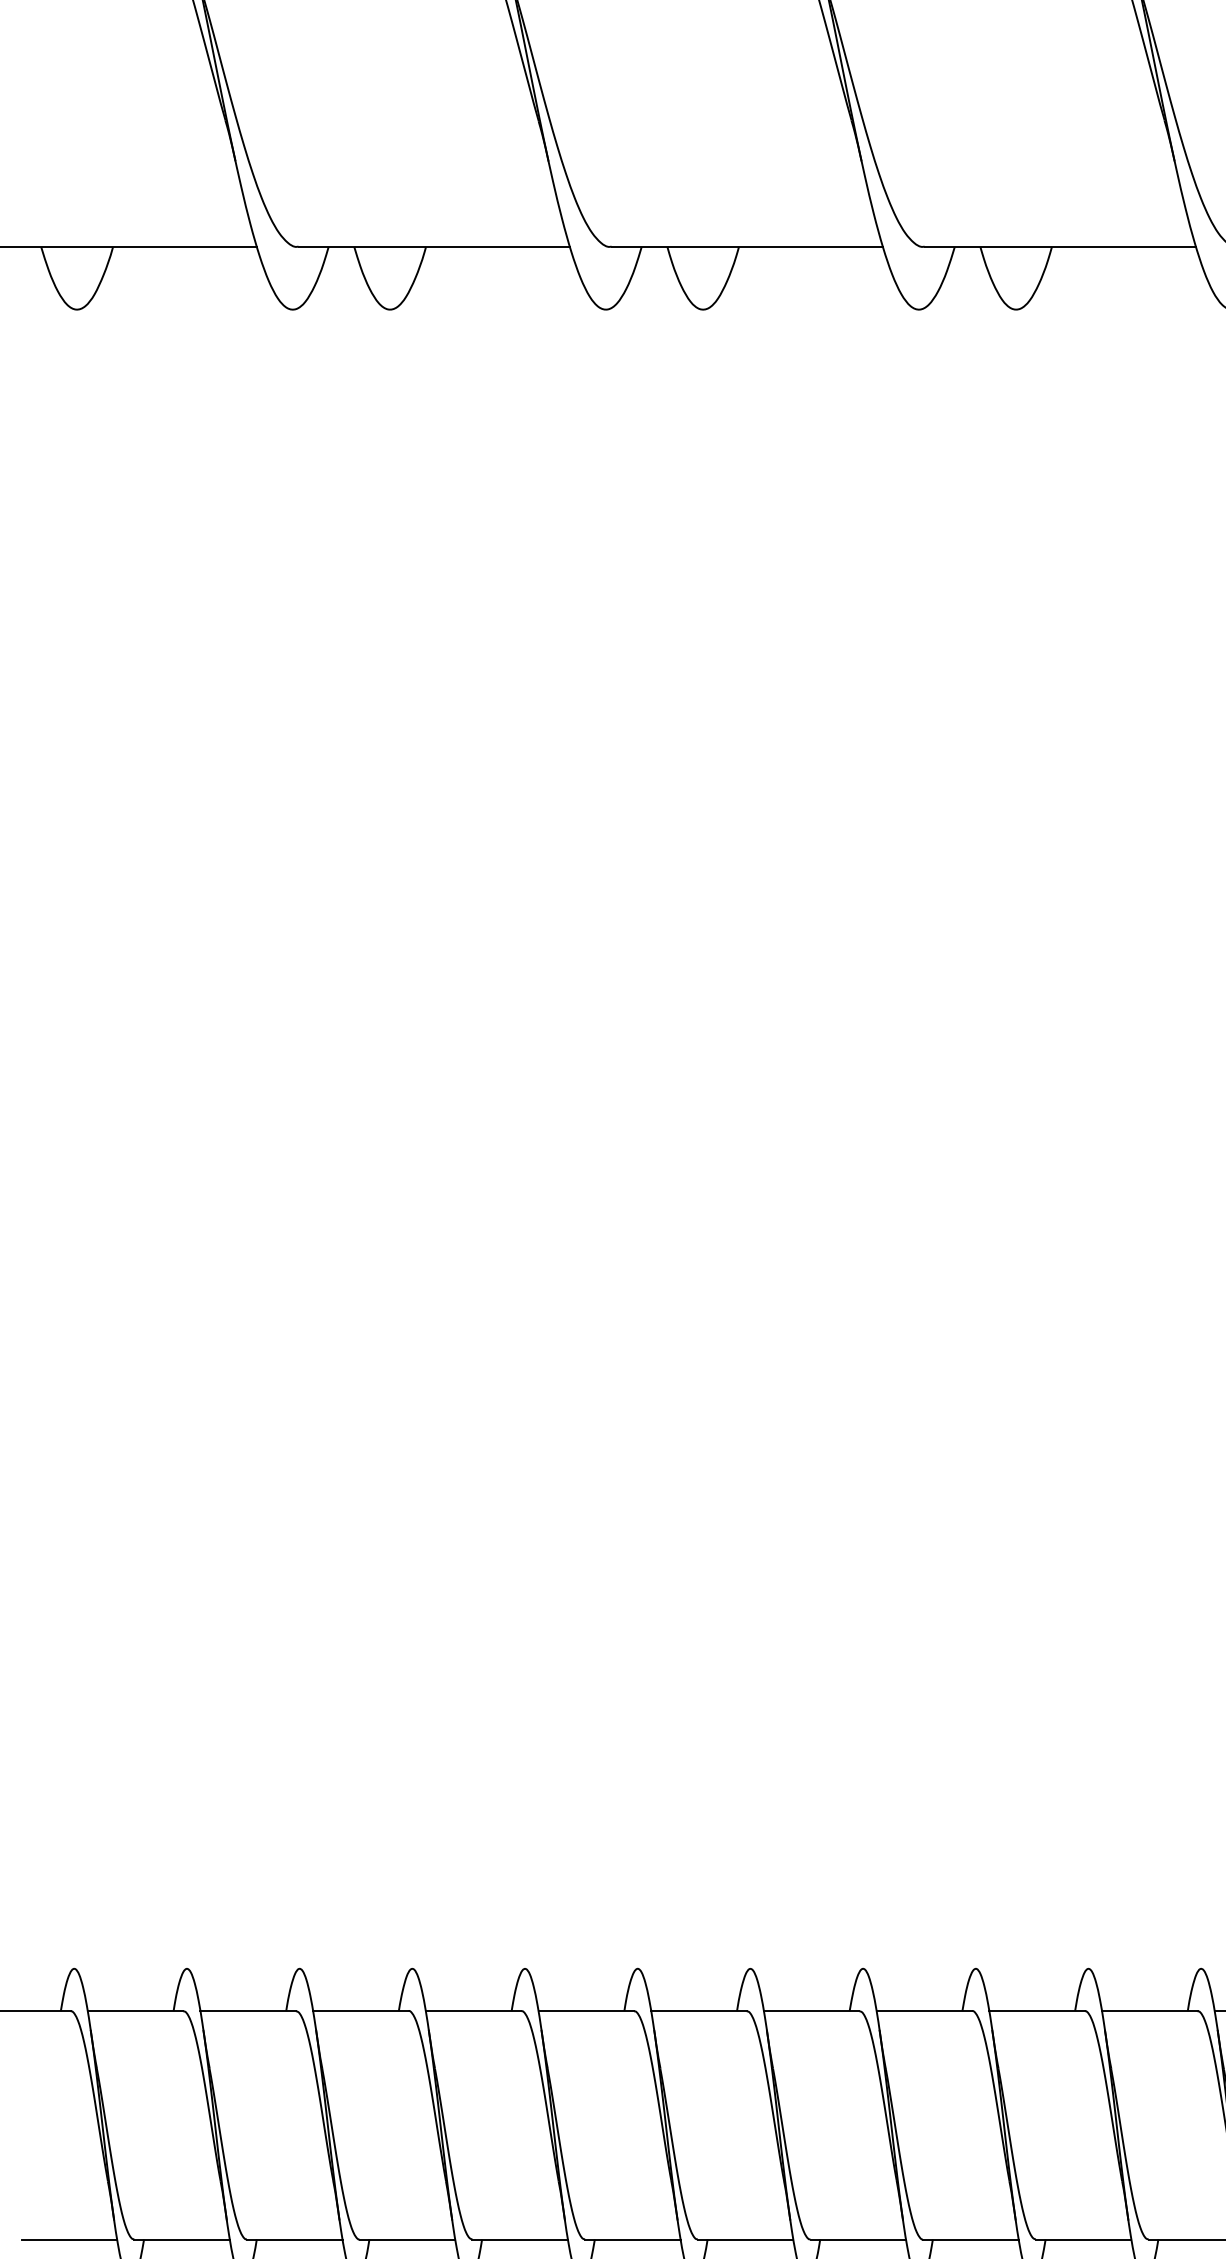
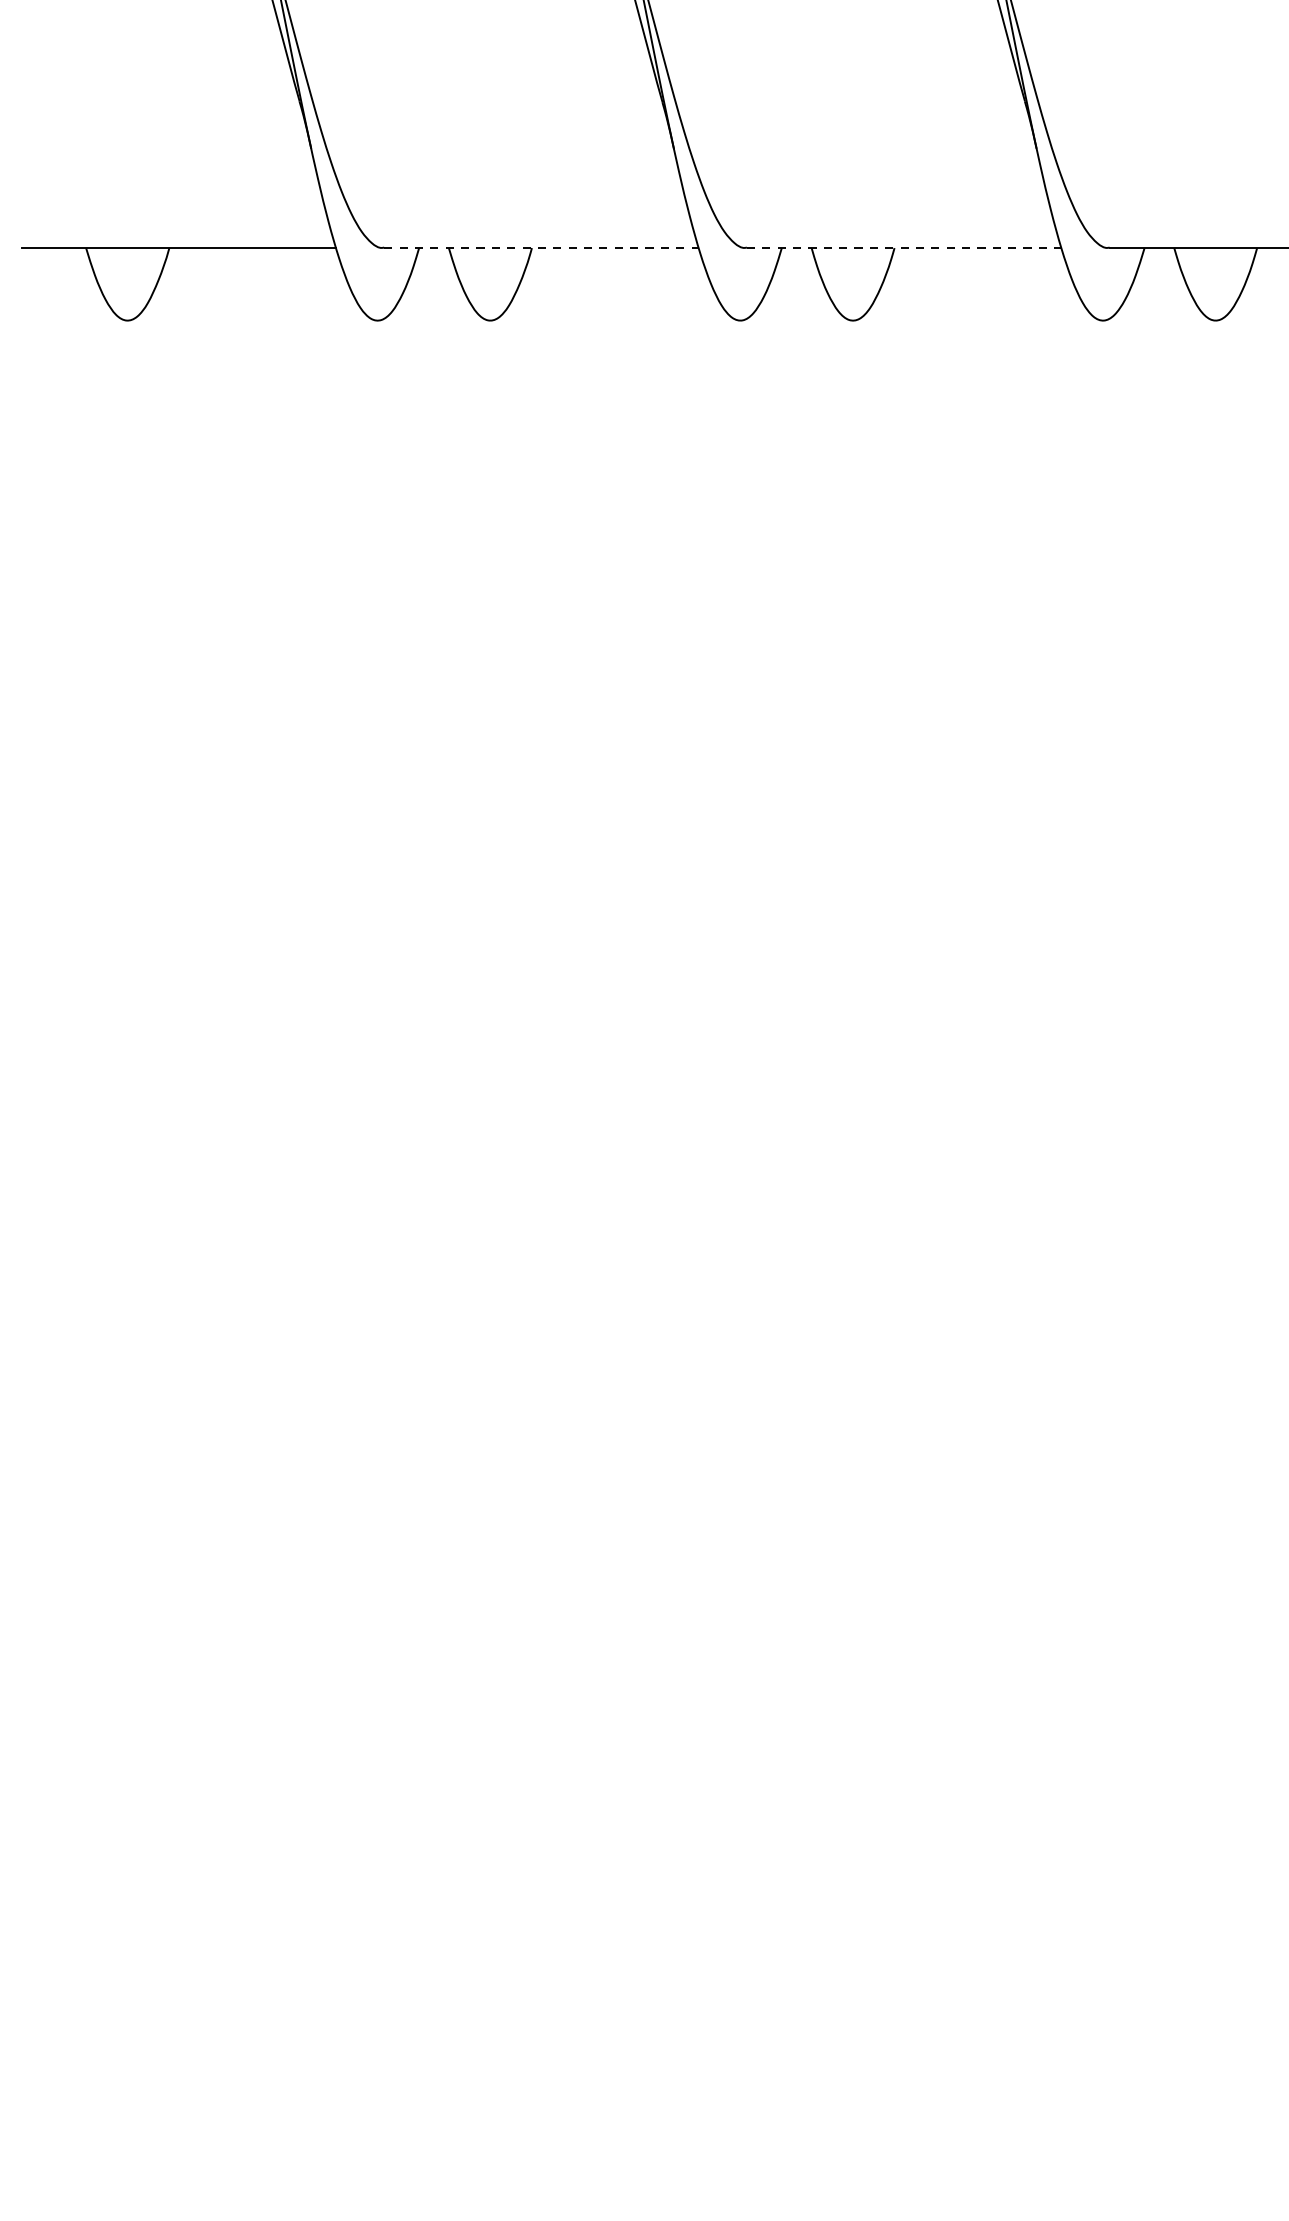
line: (434, 247) -> (541, 248), solid -> dashed
line: (747, 247) -> (904, 248), solid -> dashed

